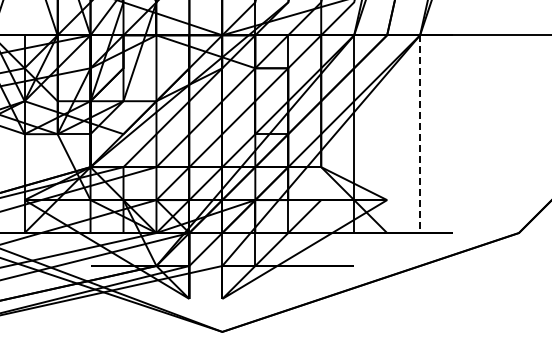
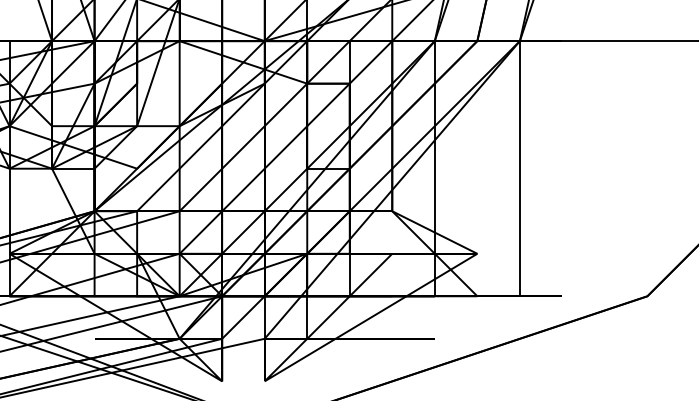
line: (420, 134) -> (520, 169), dashed -> solid

